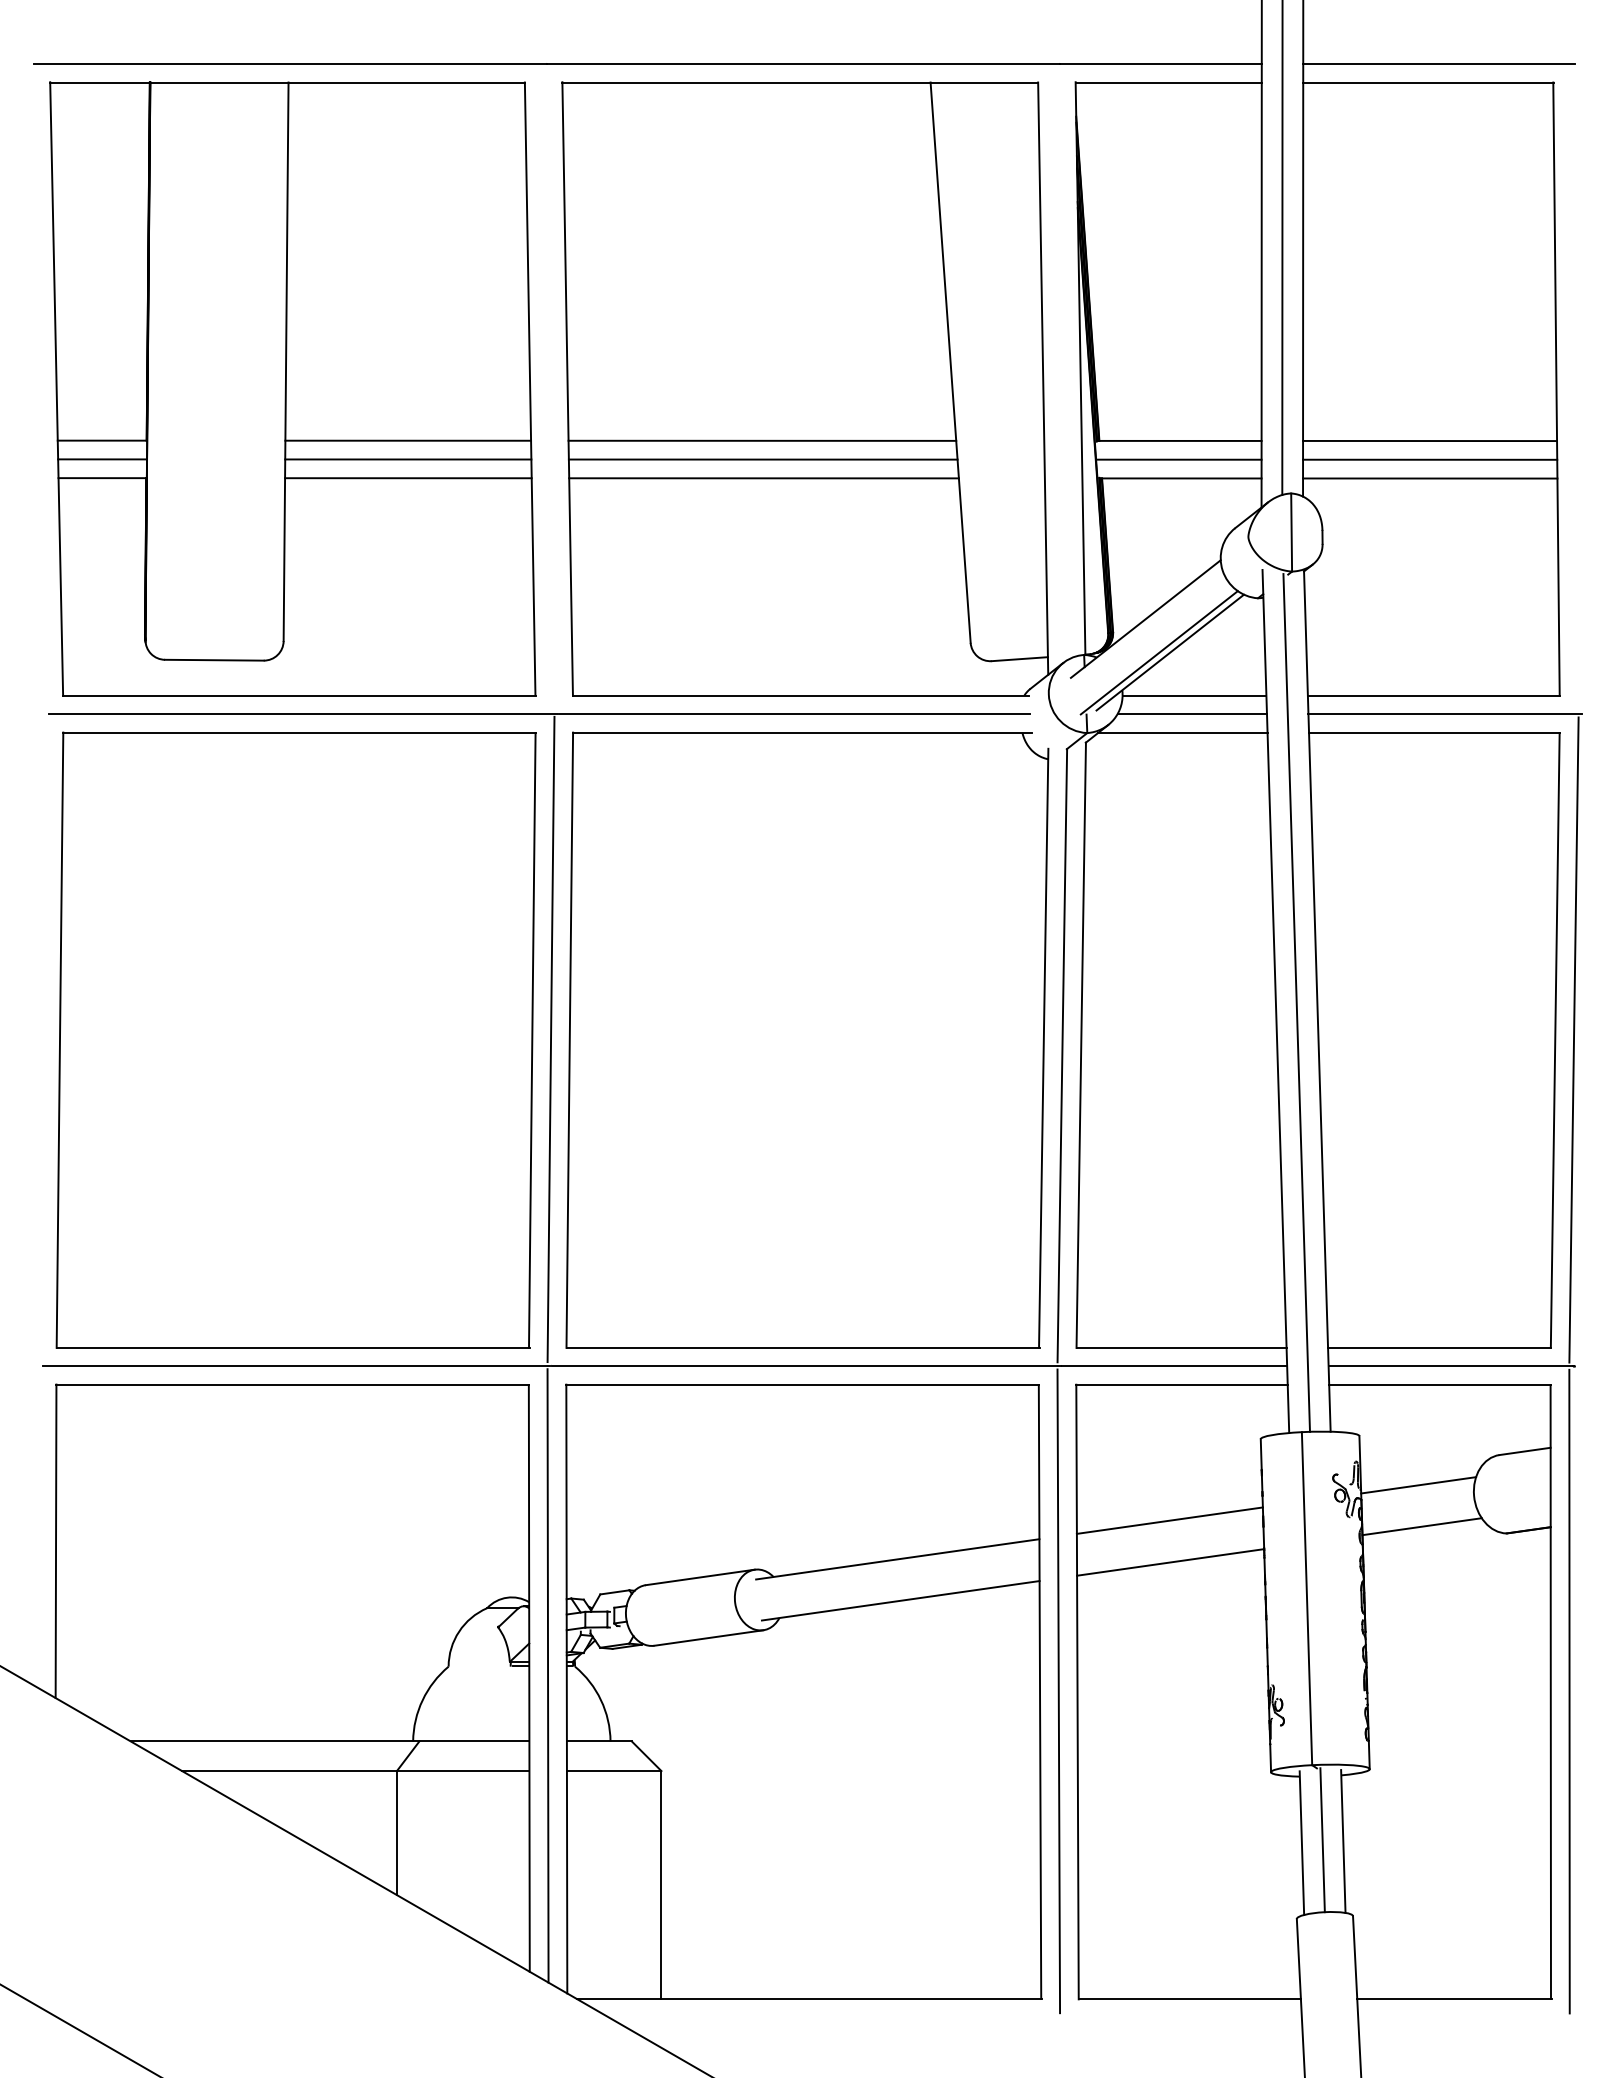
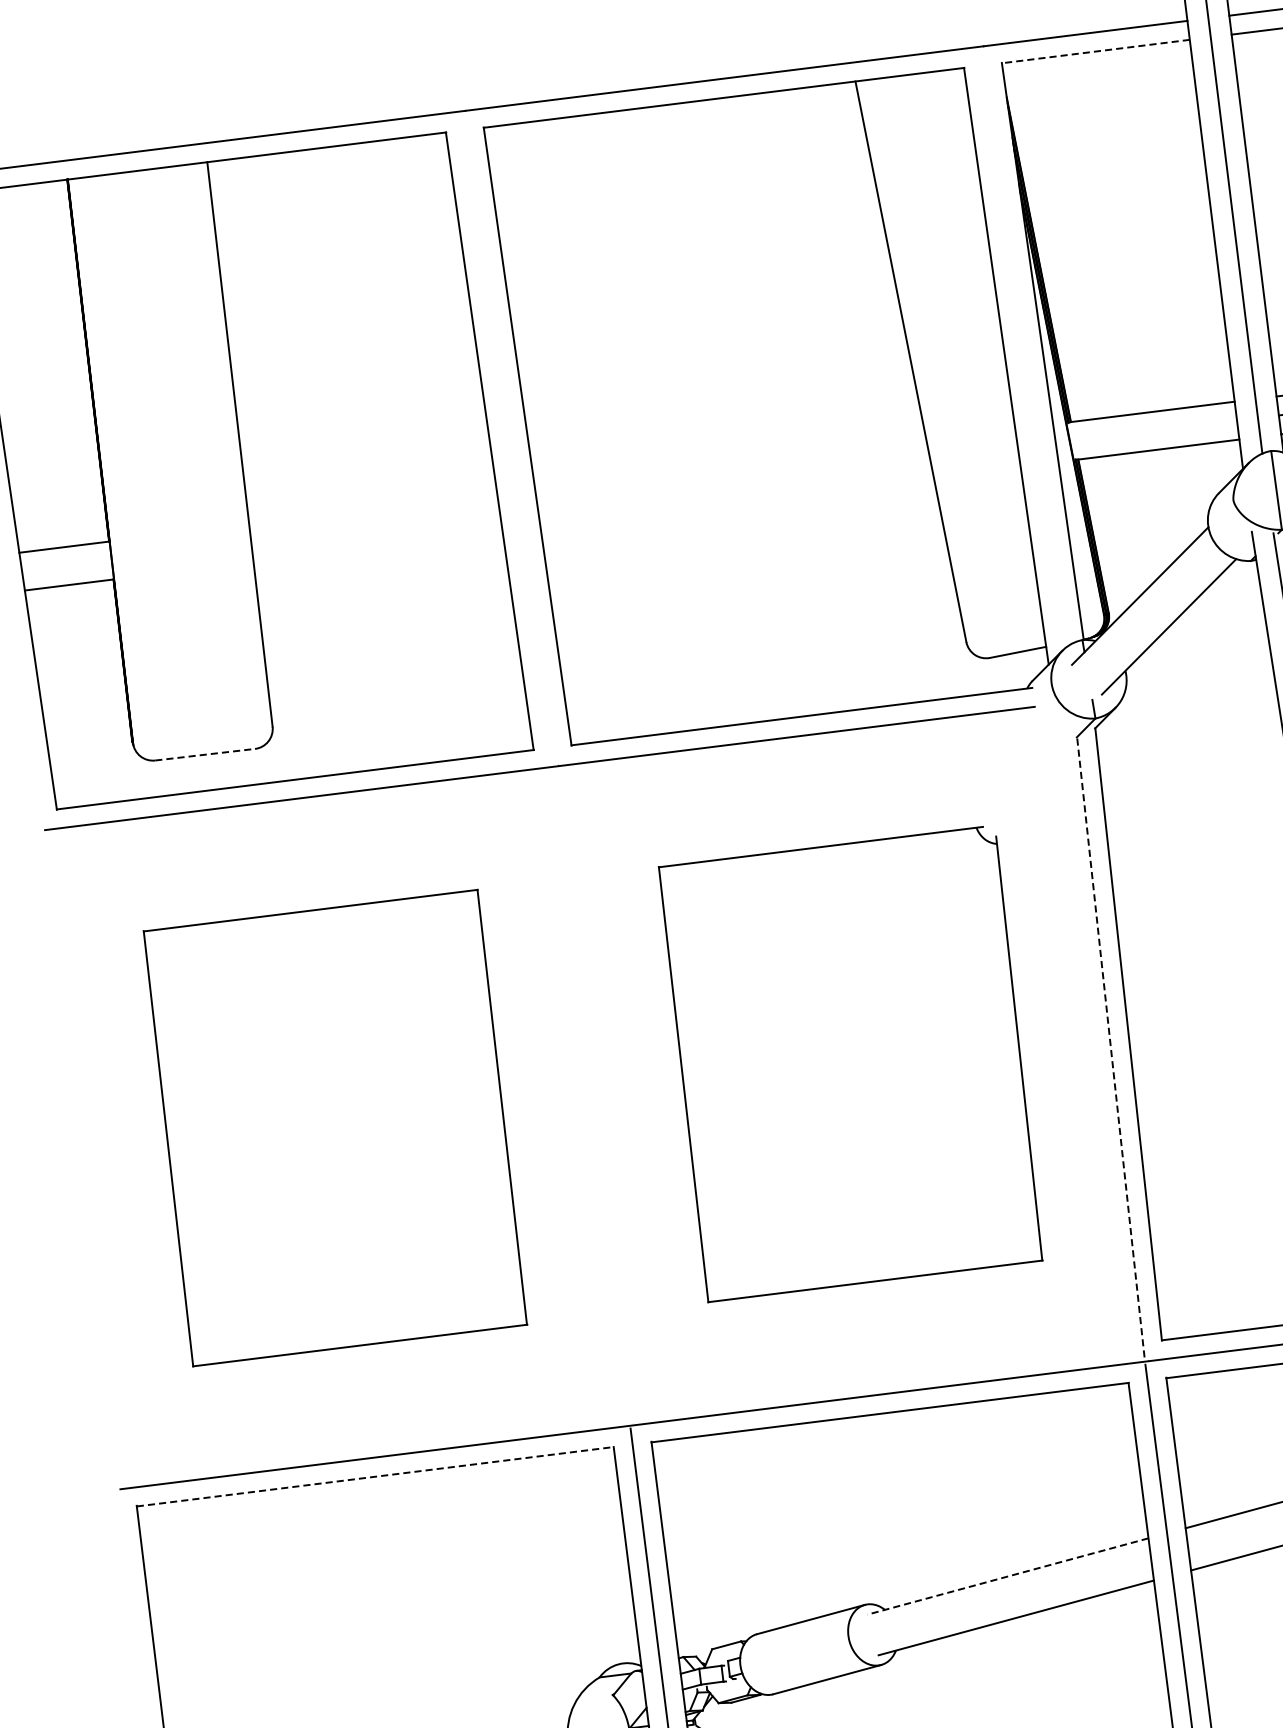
line: (1168, 82) -> (1095, 51), solid -> dashed
line: (408, 440) -> (373, 508), removed
line: (762, 440) -> (730, 464), removed
line: (102, 459) -> (66, 566), removed
line: (408, 459) -> (375, 527), removed
line: (762, 459) -> (733, 483), removed
line: (1179, 459) -> (1154, 430), removed
line: (408, 478) -> (378, 546), removed
line: (763, 478) -> (736, 502), removed
line: (1158, 652) -> (1157, 628), removed
line: (214, 660) -> (205, 754), solid -> dashed
line: (1194, 695) -> (1198, 667), removed
line: (1191, 714) -> (1198, 686), removed
line: (1182, 733) -> (1191, 706), removed
part: (295, 1039) -> (334, 1127), size x0.7
line: (550, 1039) -> (592, 1095), removed
part: (807, 1039) -> (851, 1063), size x0.7
line: (1062, 1055) -> (1110, 1047), solid -> dashed
line: (293, 1385) -> (376, 1476), solid -> dashed
line: (897, 1559) -> (1007, 1576), solid -> dashed

